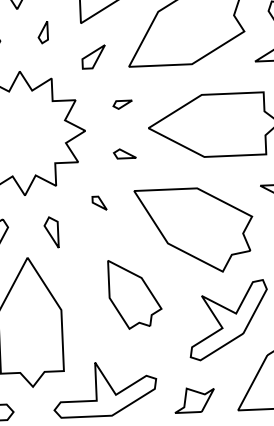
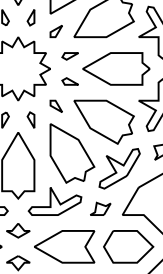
part: (42, 32) -> (30, 17), size x1.43
part: (121, 105) -> (69, 56), size x1.67
part: (123, 153) -> (69, 81), size x1.43
part: (98, 201) -> (55, 105), size x1.67
part: (135, 294) -> (72, 153), size x1.67

